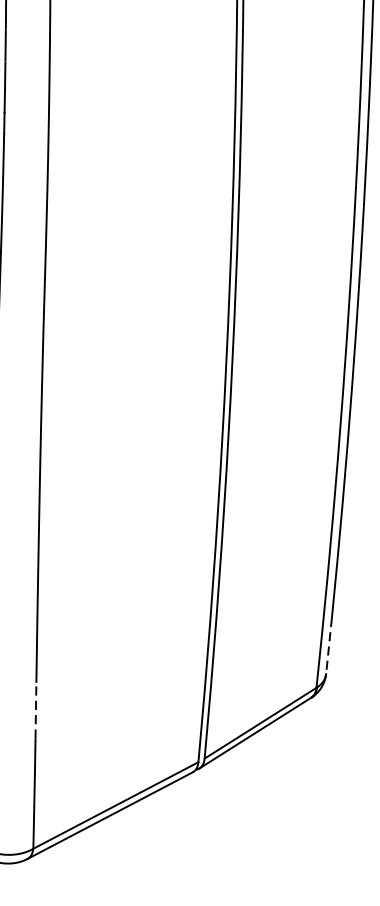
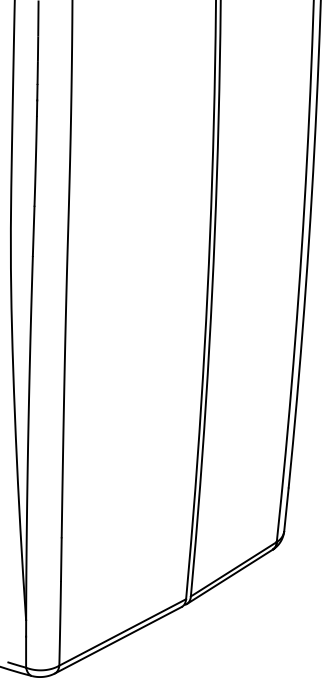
line: (329, 646) -> (286, 510), dashed -> solid
line: (36, 710) -> (61, 559), dashed -> solid

